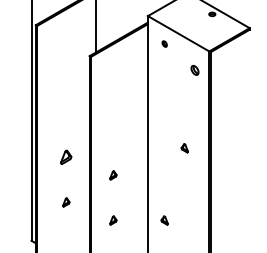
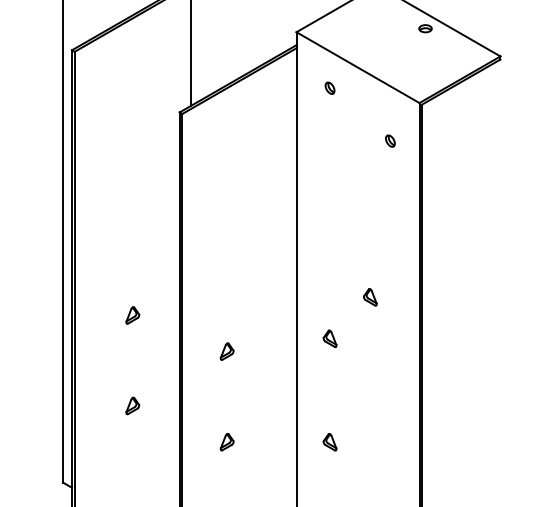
part: (194, 70) -> (389, 141), size x0.62
part: (66, 157) -> (133, 315), size x0.62
part: (164, 168) -> (329, 337), added

